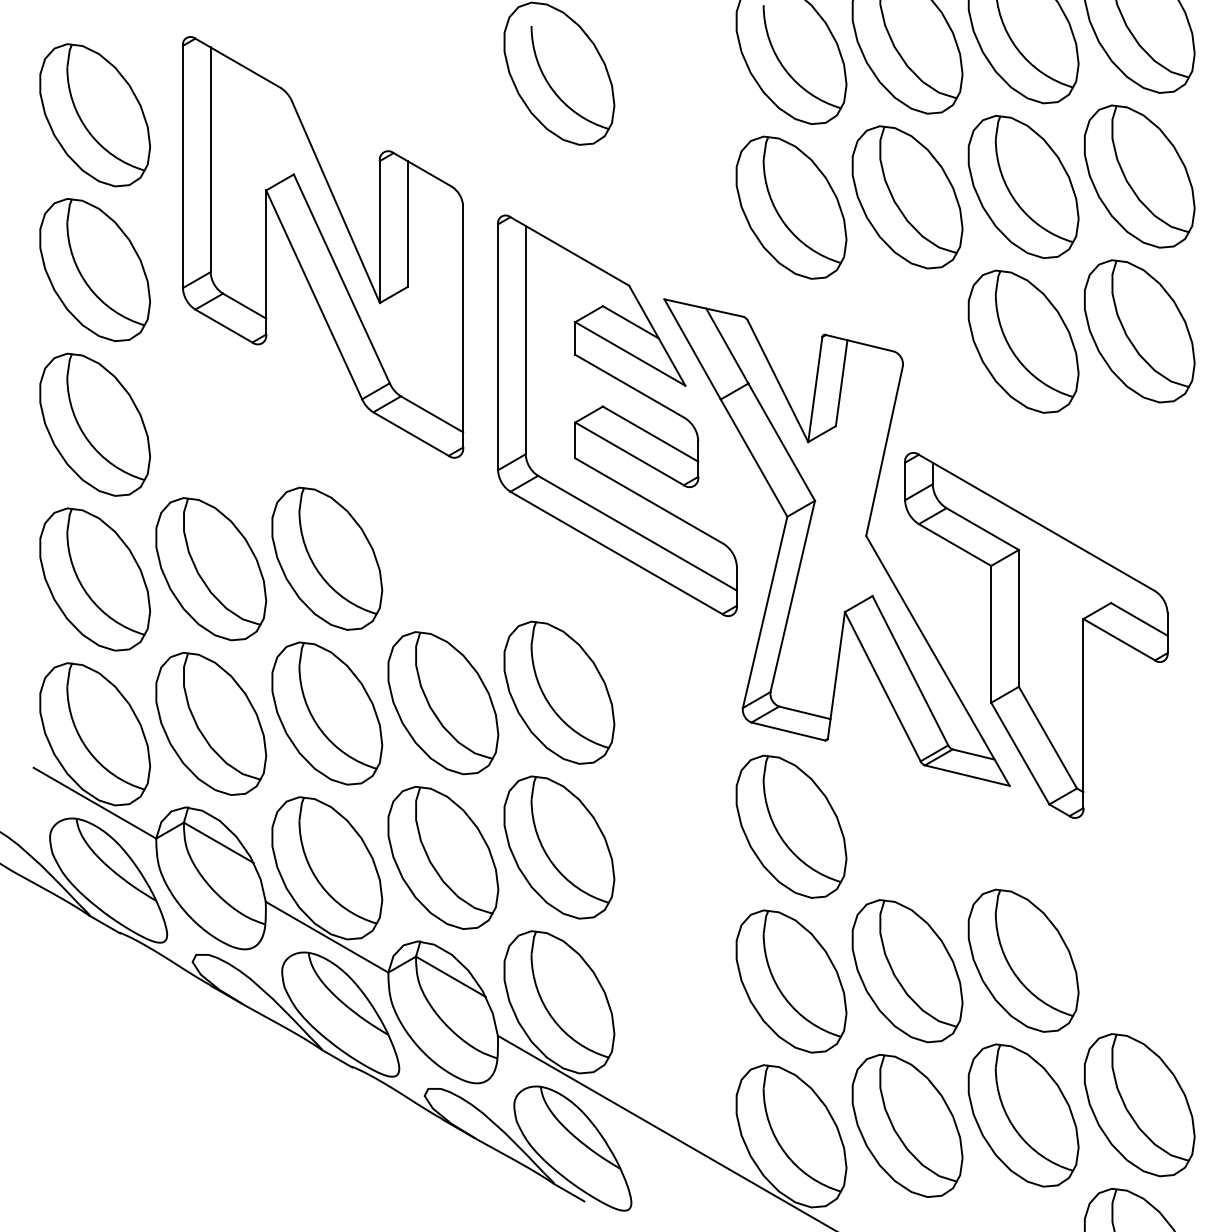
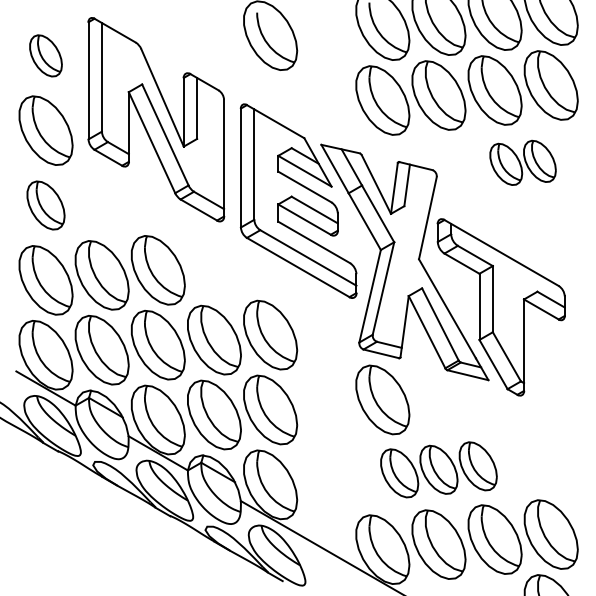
part: (93, 114) -> (45, 55), size x0.6
part: (1080, 335) -> (522, 162), size x0.6
part: (93, 424) -> (45, 205), size x0.7
part: (906, 970) -> (438, 469), size x0.7

